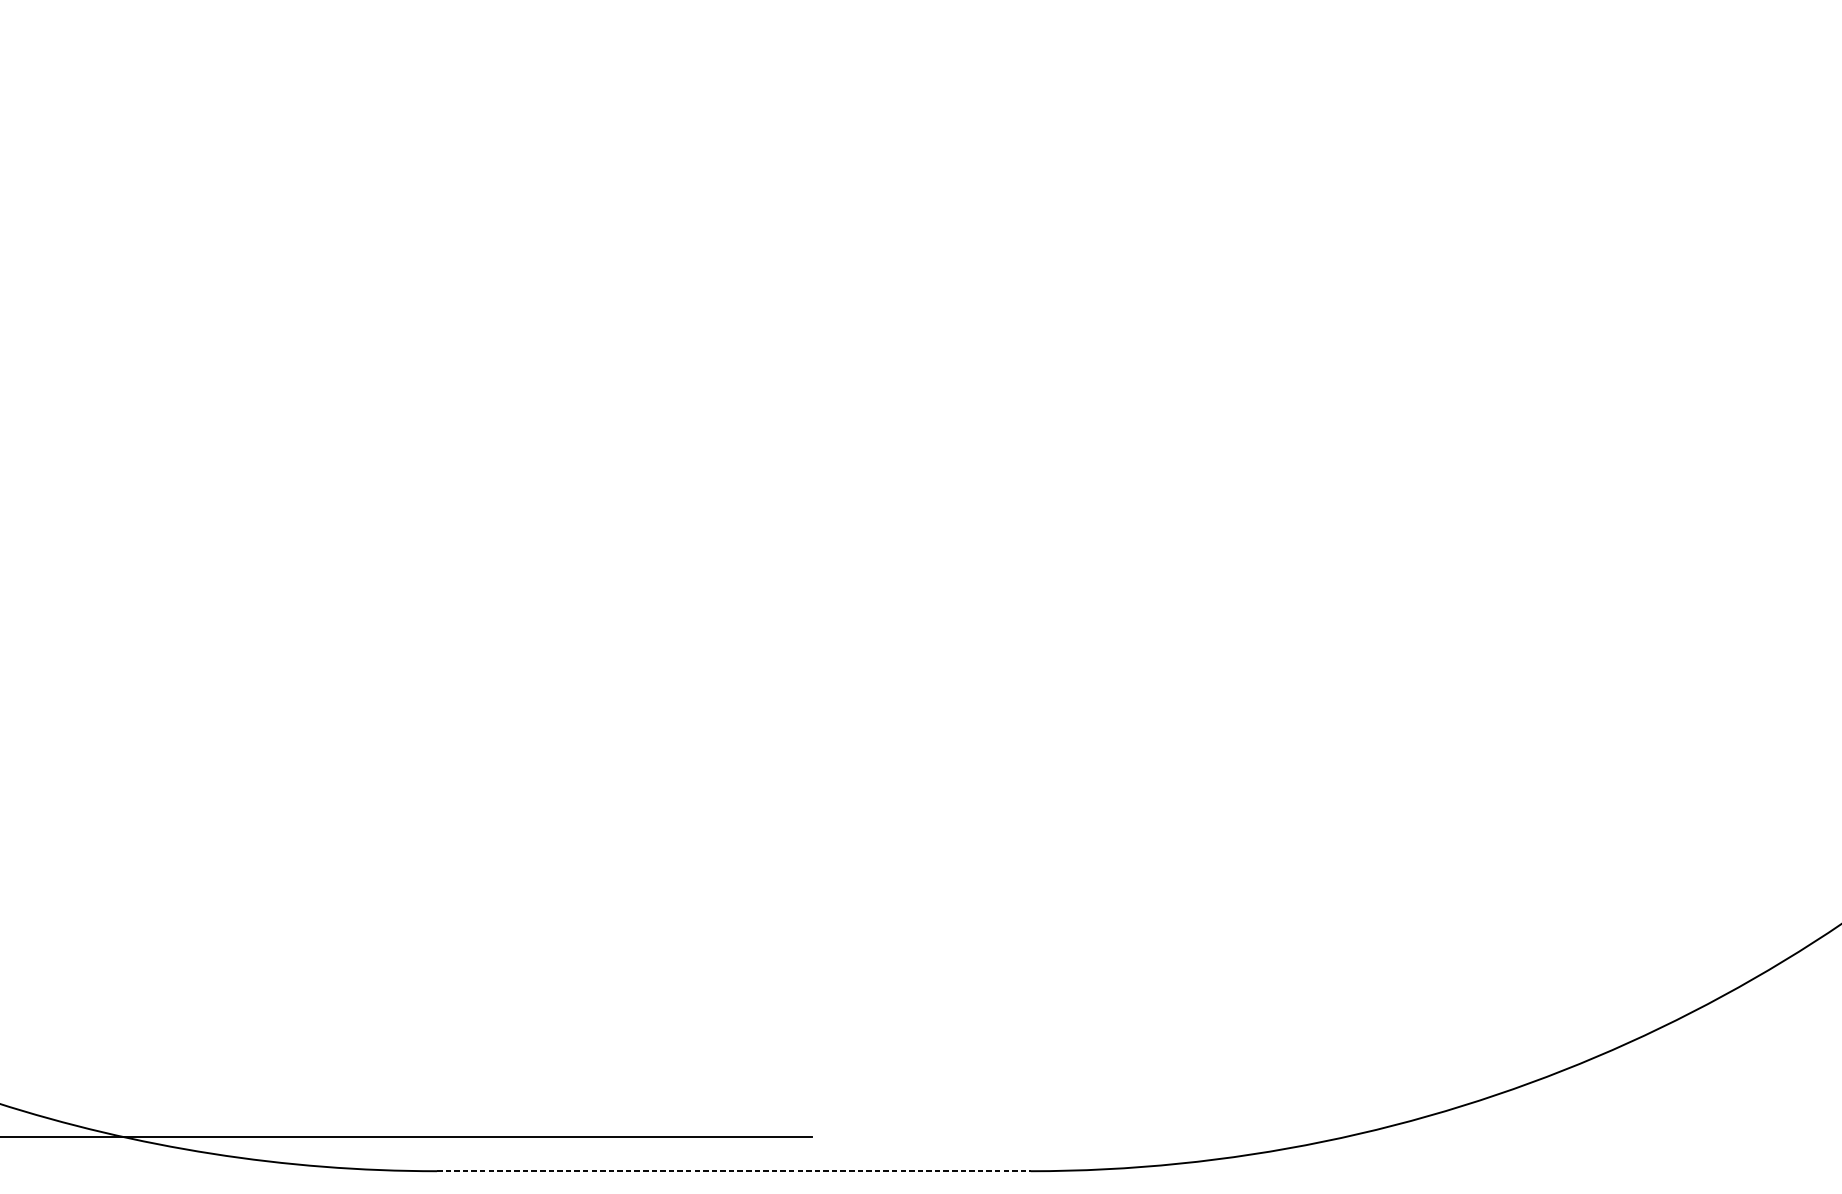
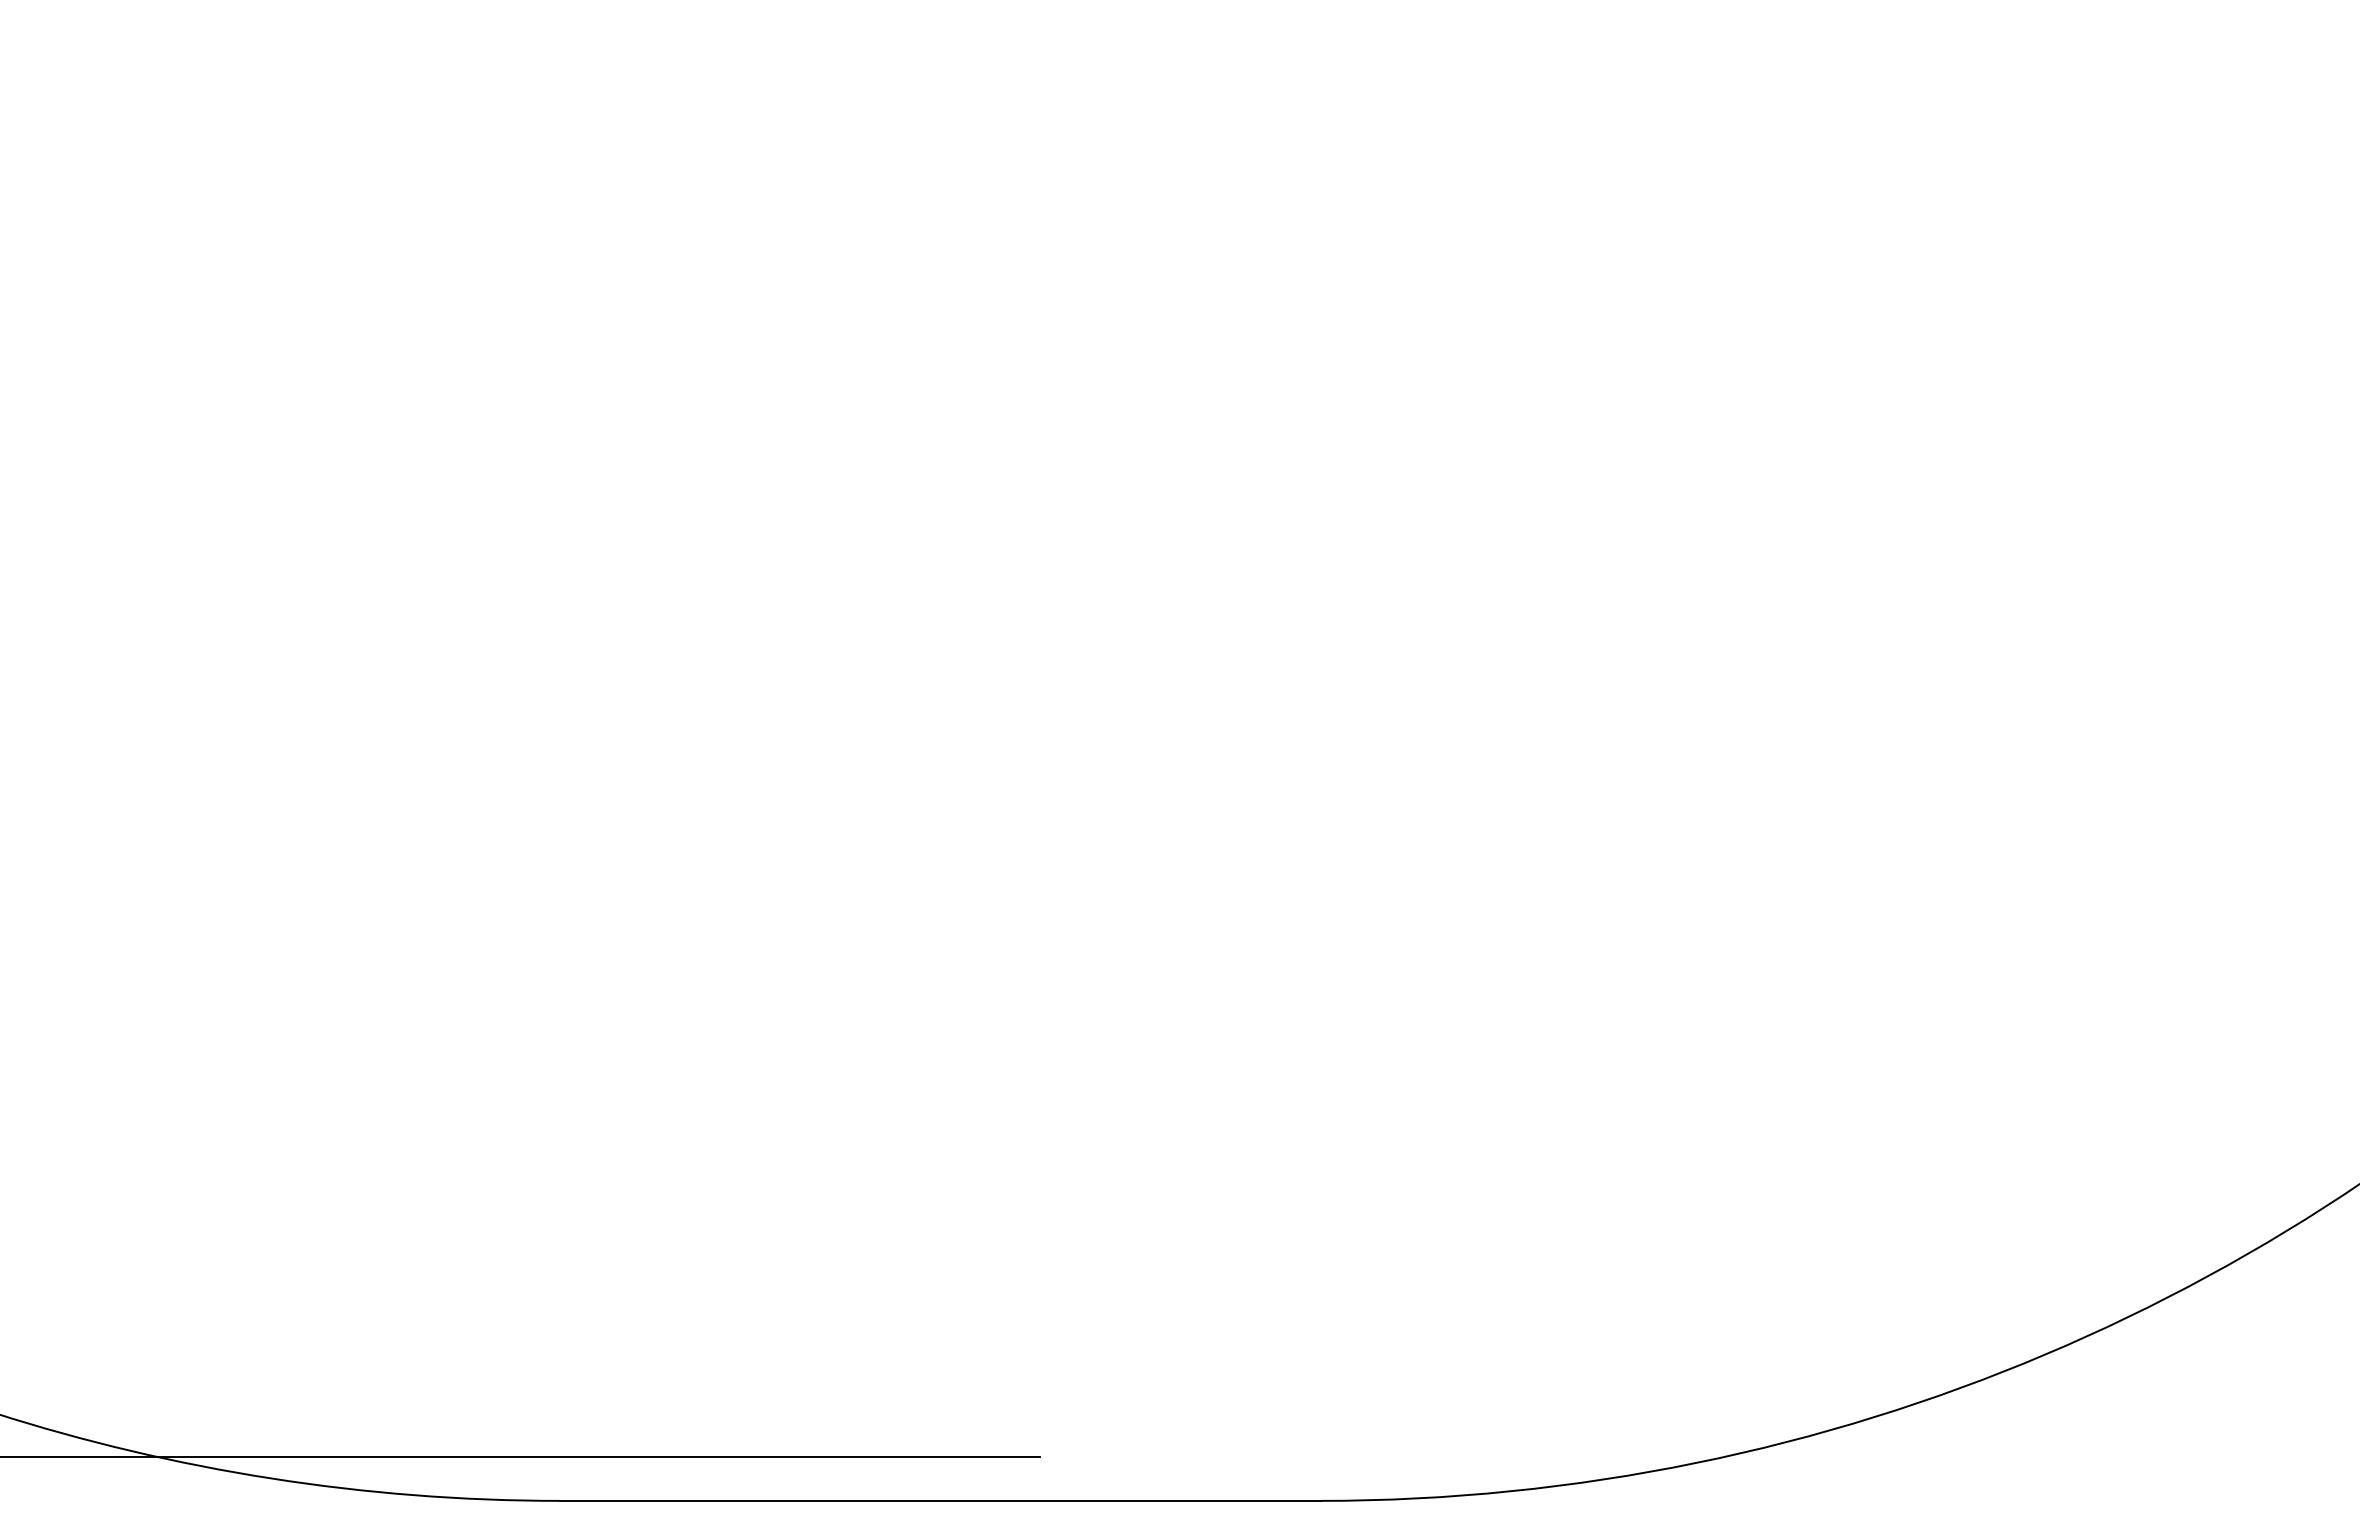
line: (734, 1170) -> (940, 1500), dashed -> solid

